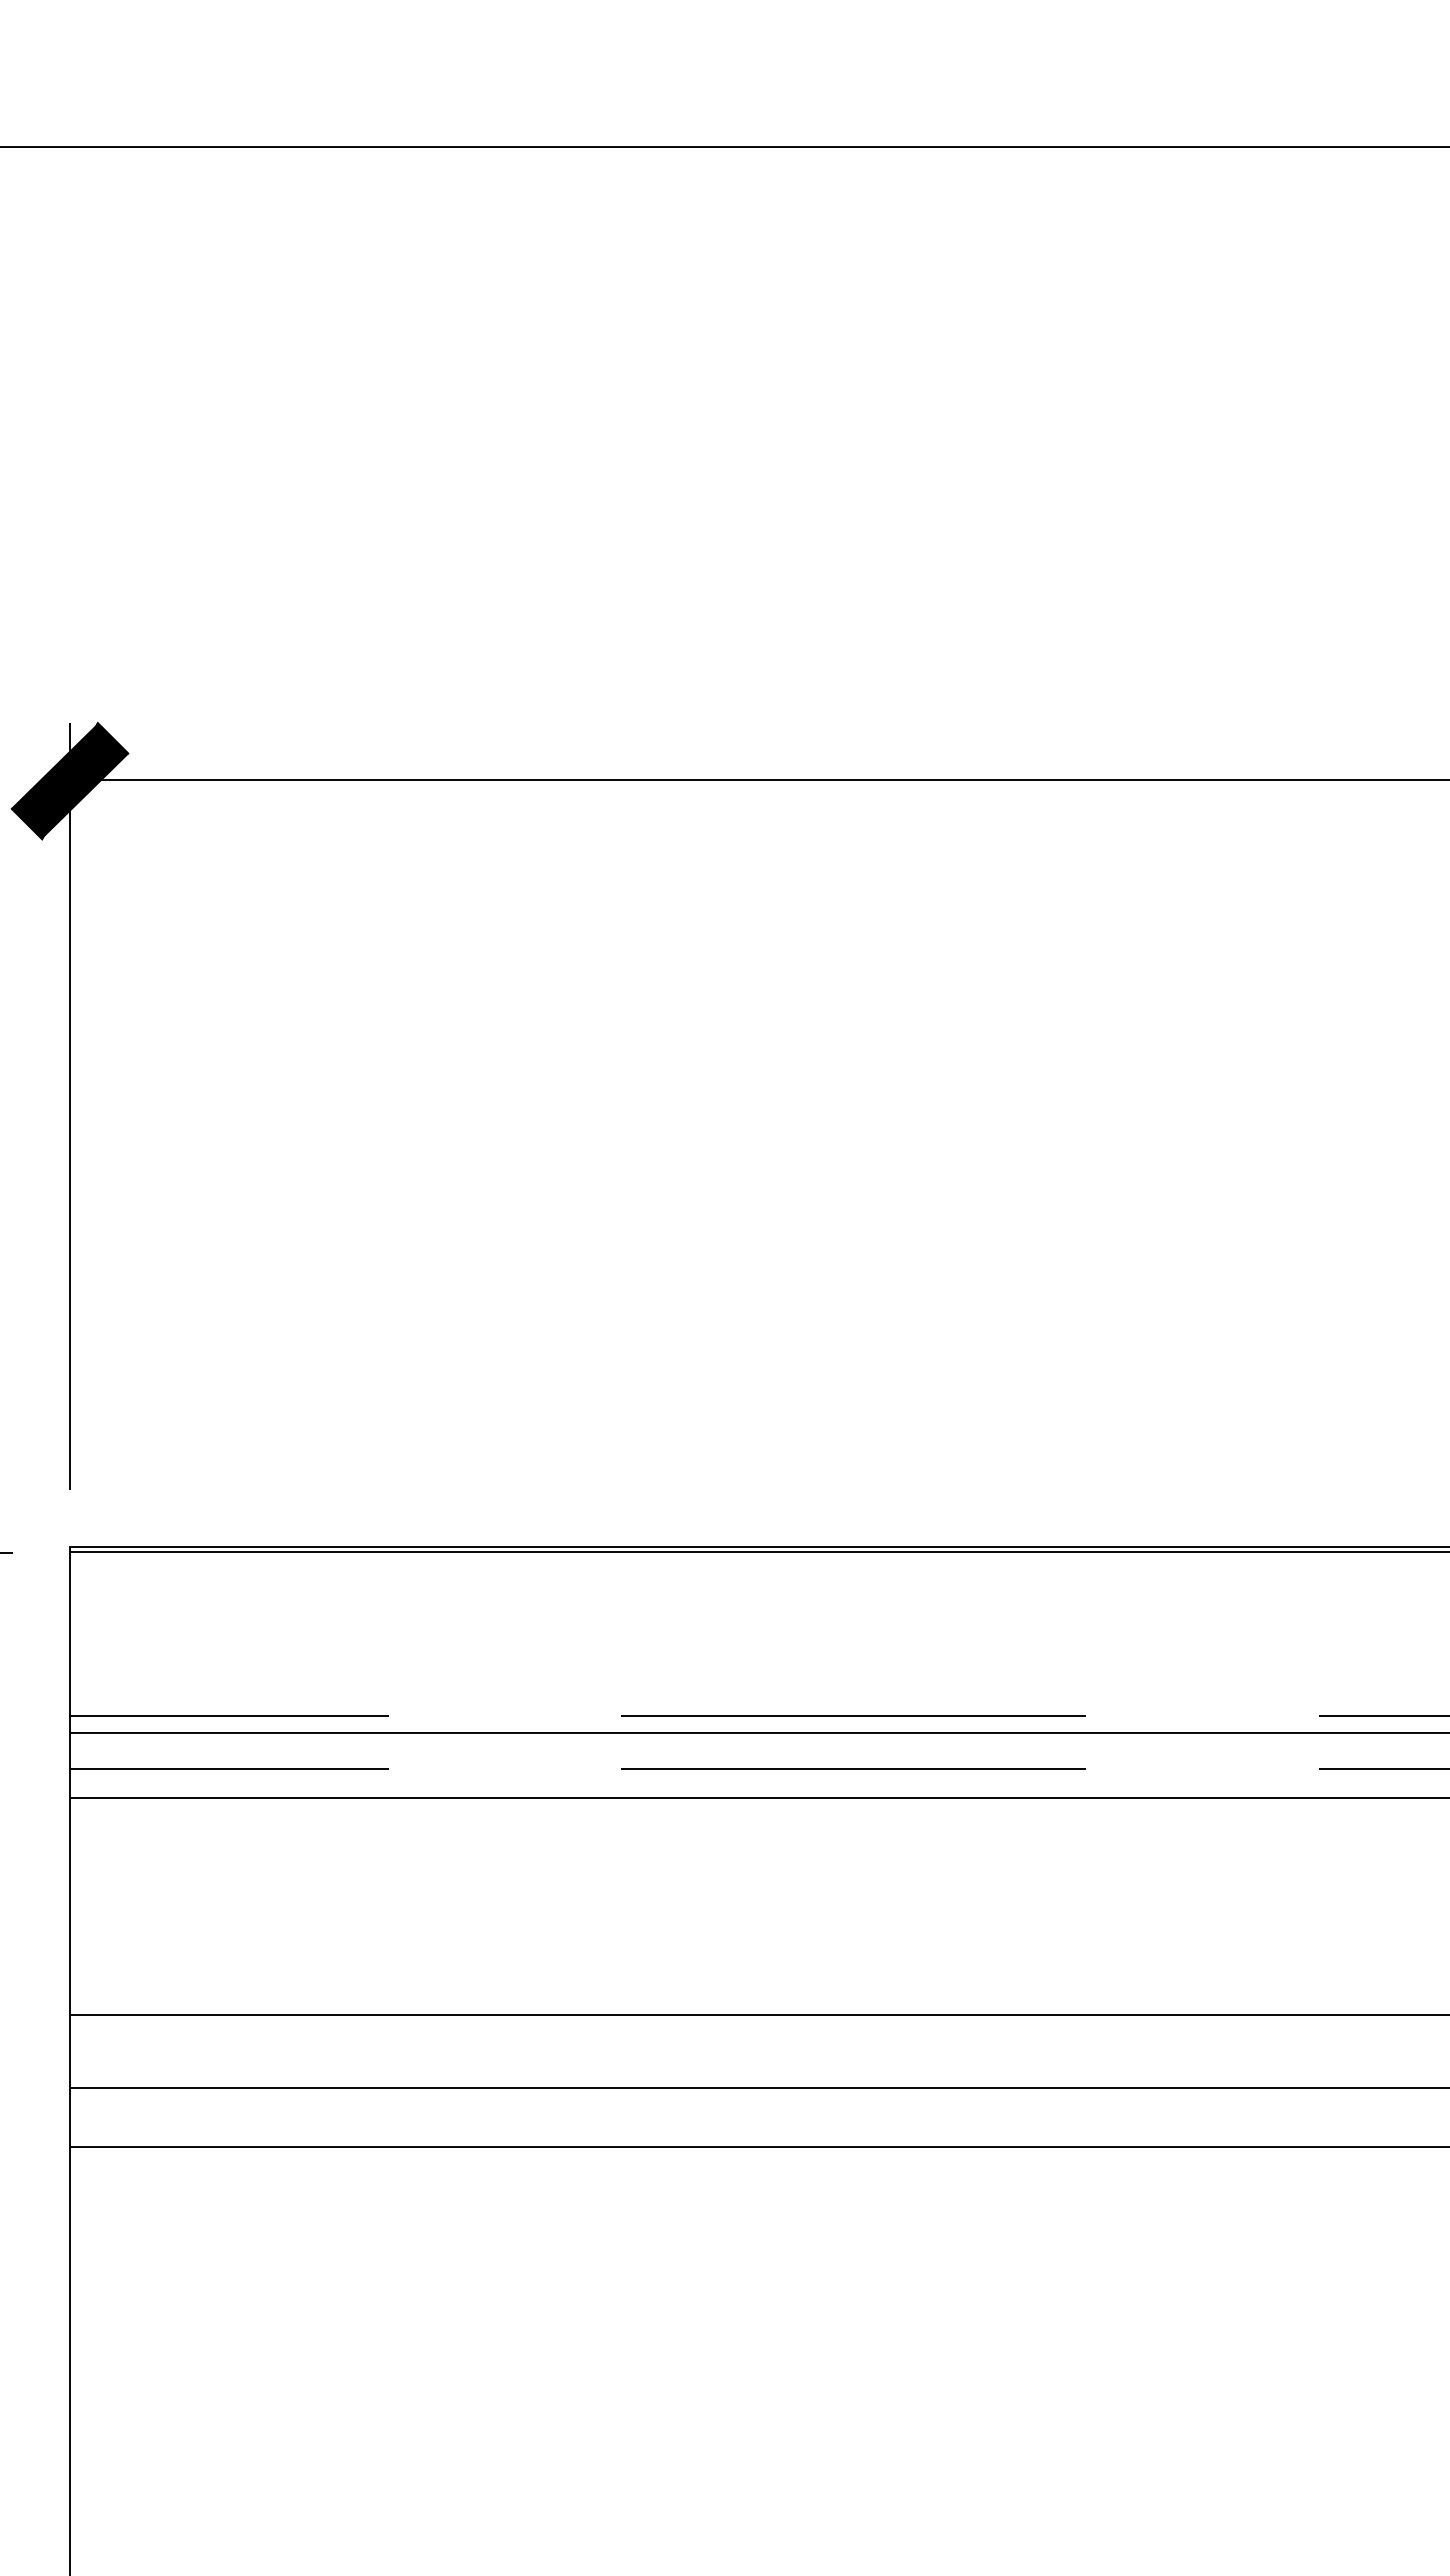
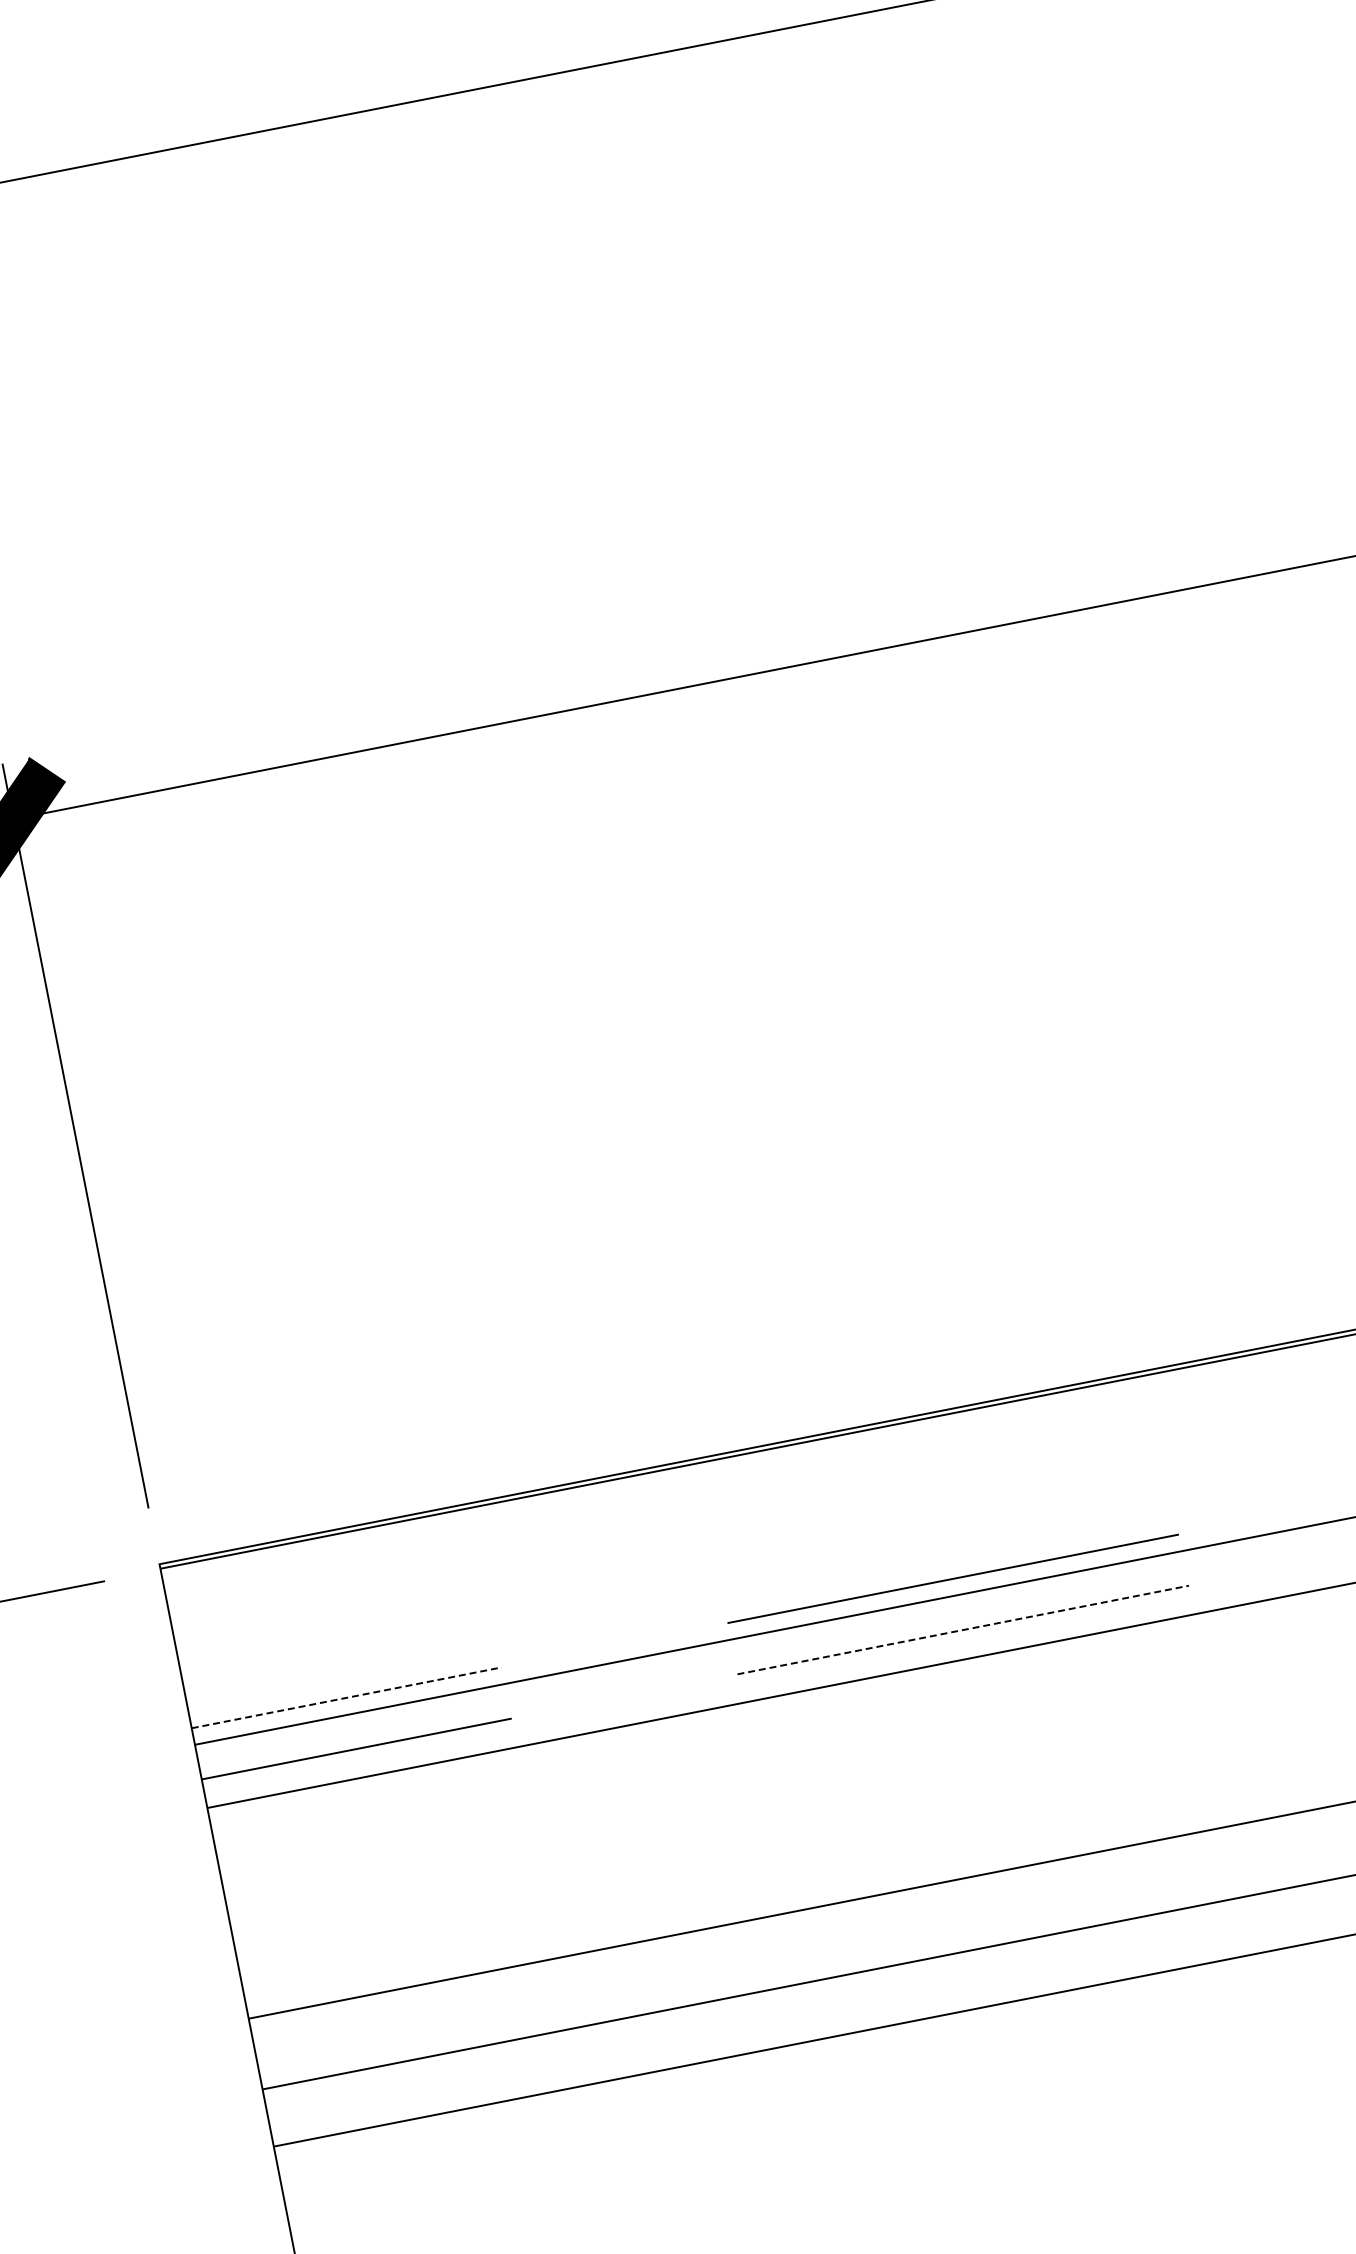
line: (229, 1716) -> (346, 1698), solid -> dashed
line: (854, 1768) -> (963, 1629), solid -> dashed

